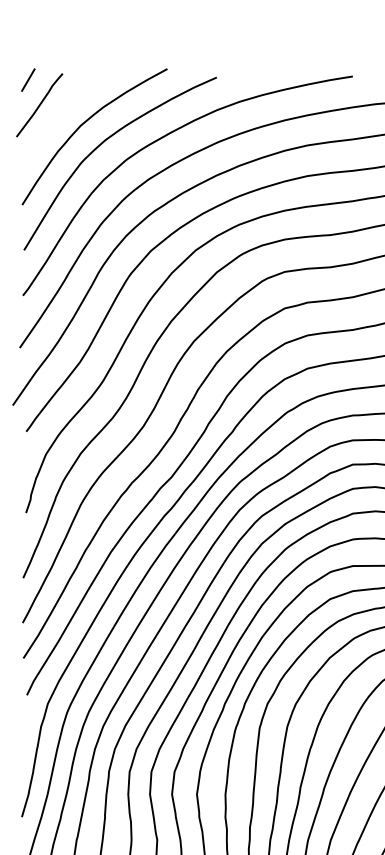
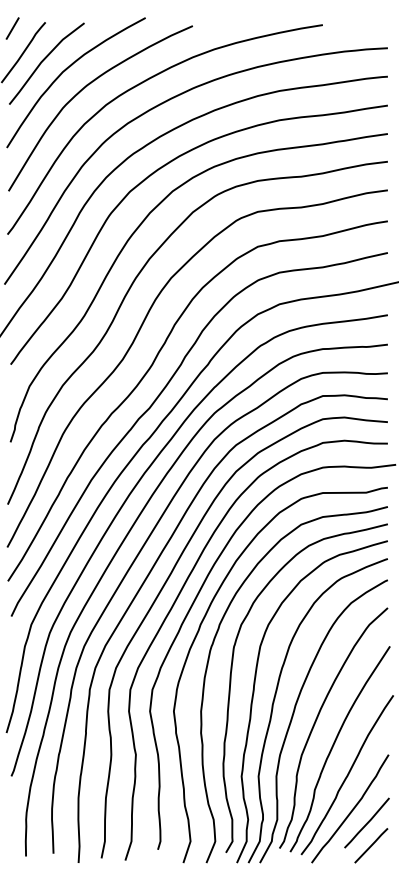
line: (61, 113) -> (44, 60), added

